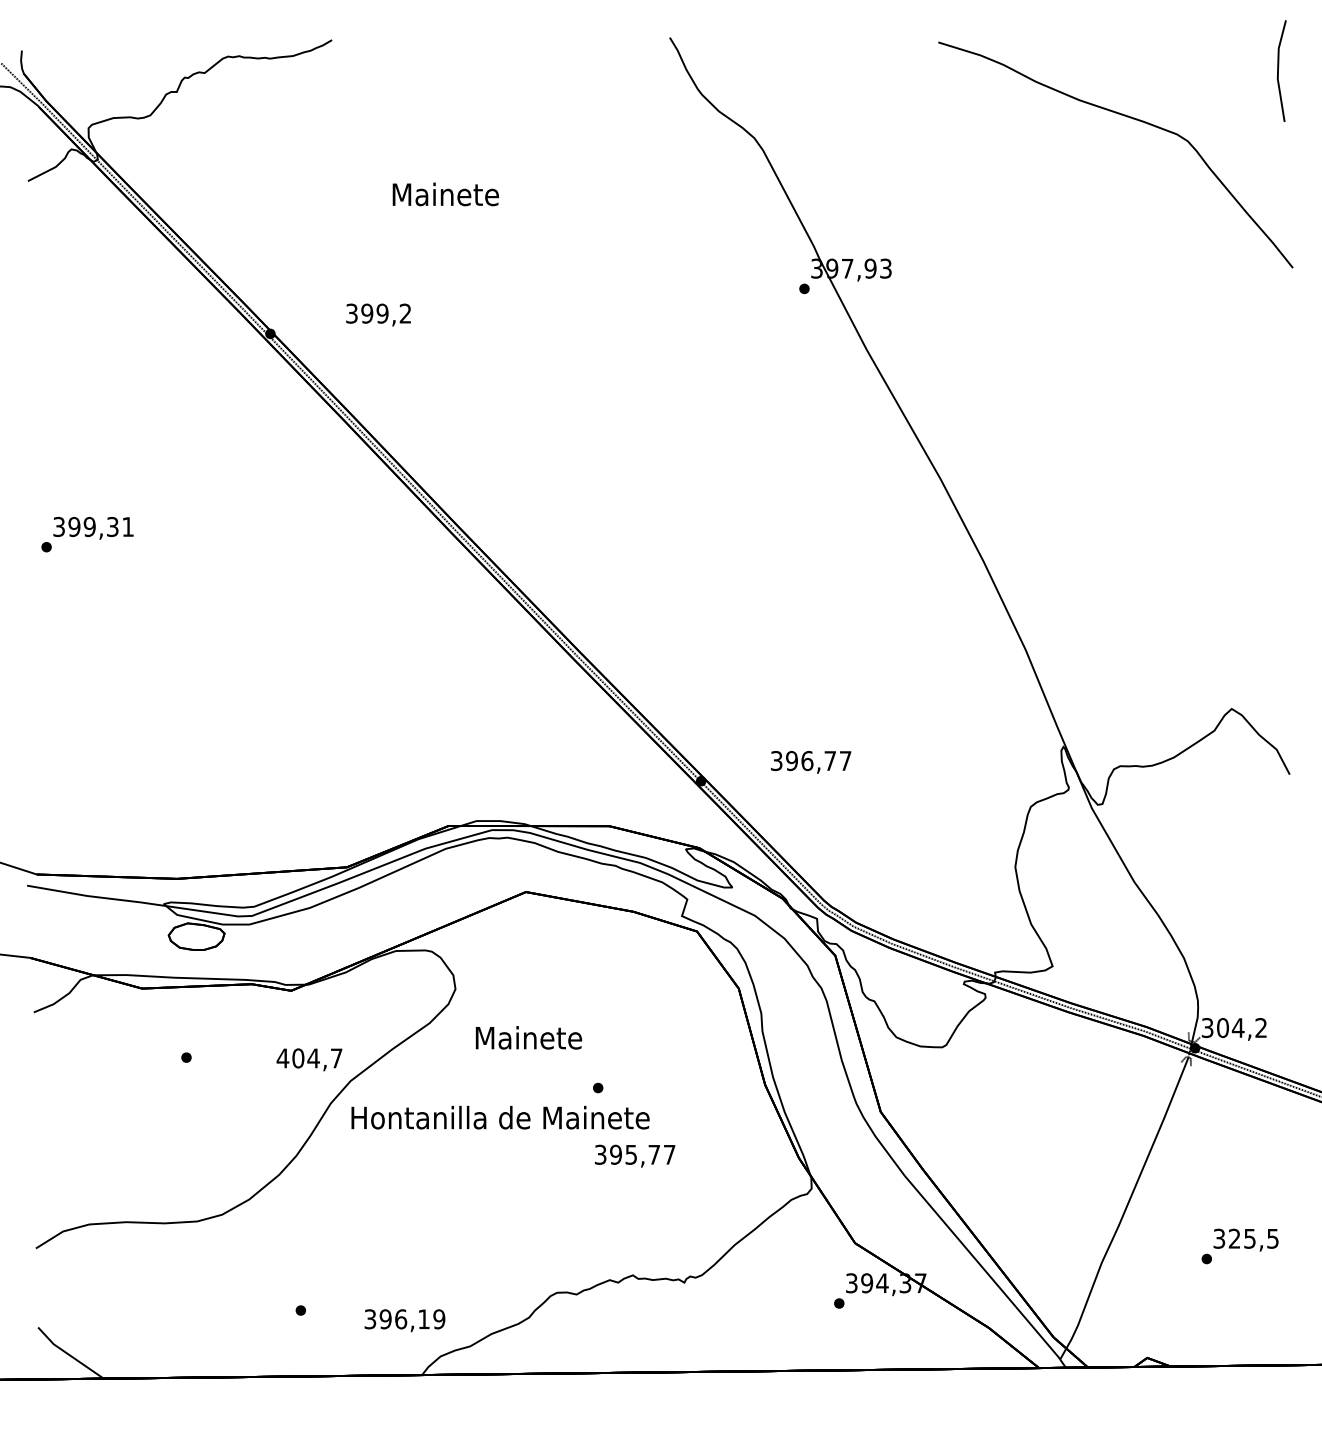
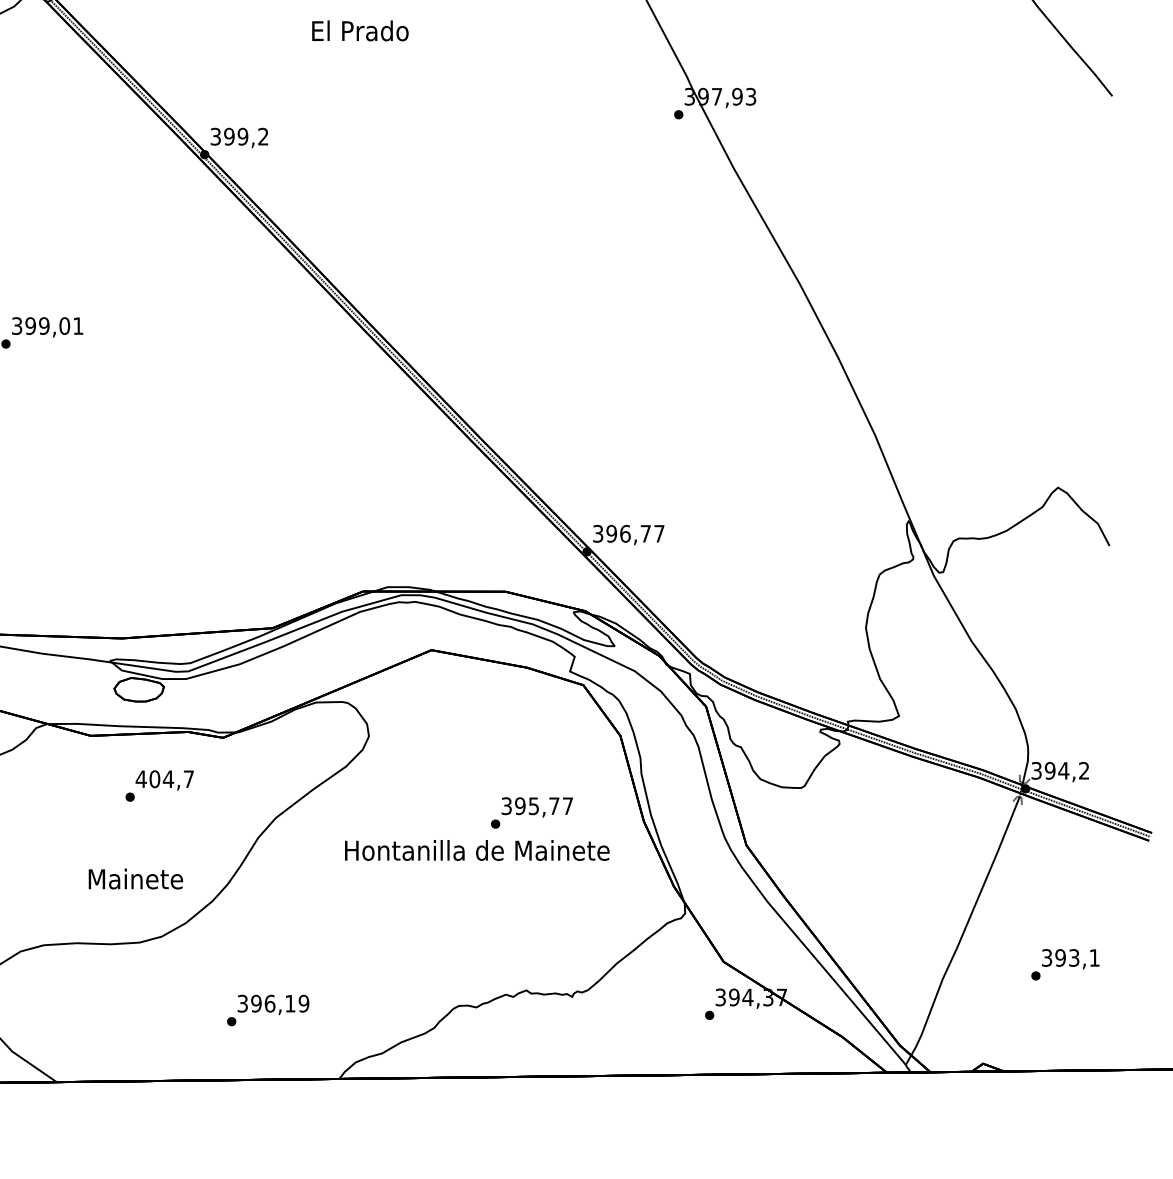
text: (445, 194) -> (360, 30), Mainete -> El Prado
text: (378, 314) -> (239, 137), moved
text: (112, 527) -> (64, 326), 399,31 -> 399,01
text: (811, 762) -> (629, 535), moved
text: (1222, 1028) -> (1049, 771), 304,2 -> 394,2
text: (528, 1037) -> (135, 878), moved
text: (309, 1059) -> (164, 780), moved
text: (500, 1117) -> (477, 850), moved
text: (635, 1155) -> (537, 806), moved
text: (1253, 1238) -> (1077, 957), 325,5 -> 393,1
text: (404, 1320) -> (273, 1004), moved

